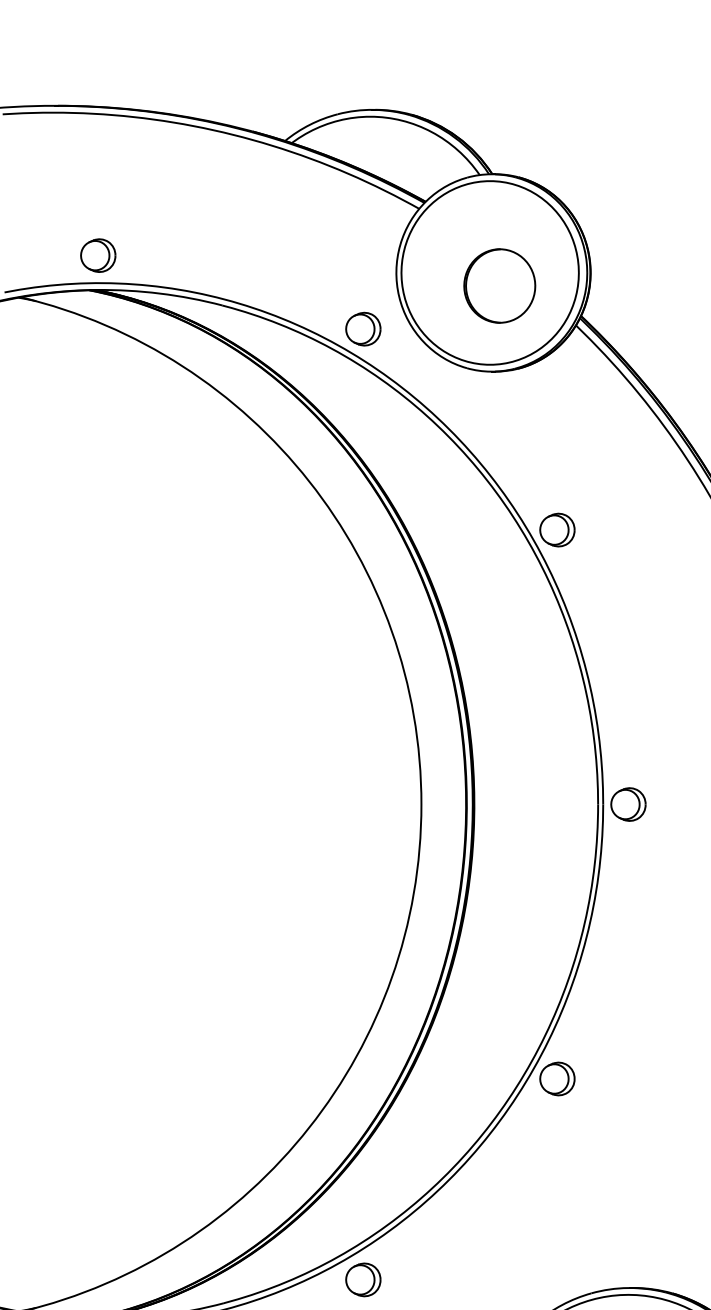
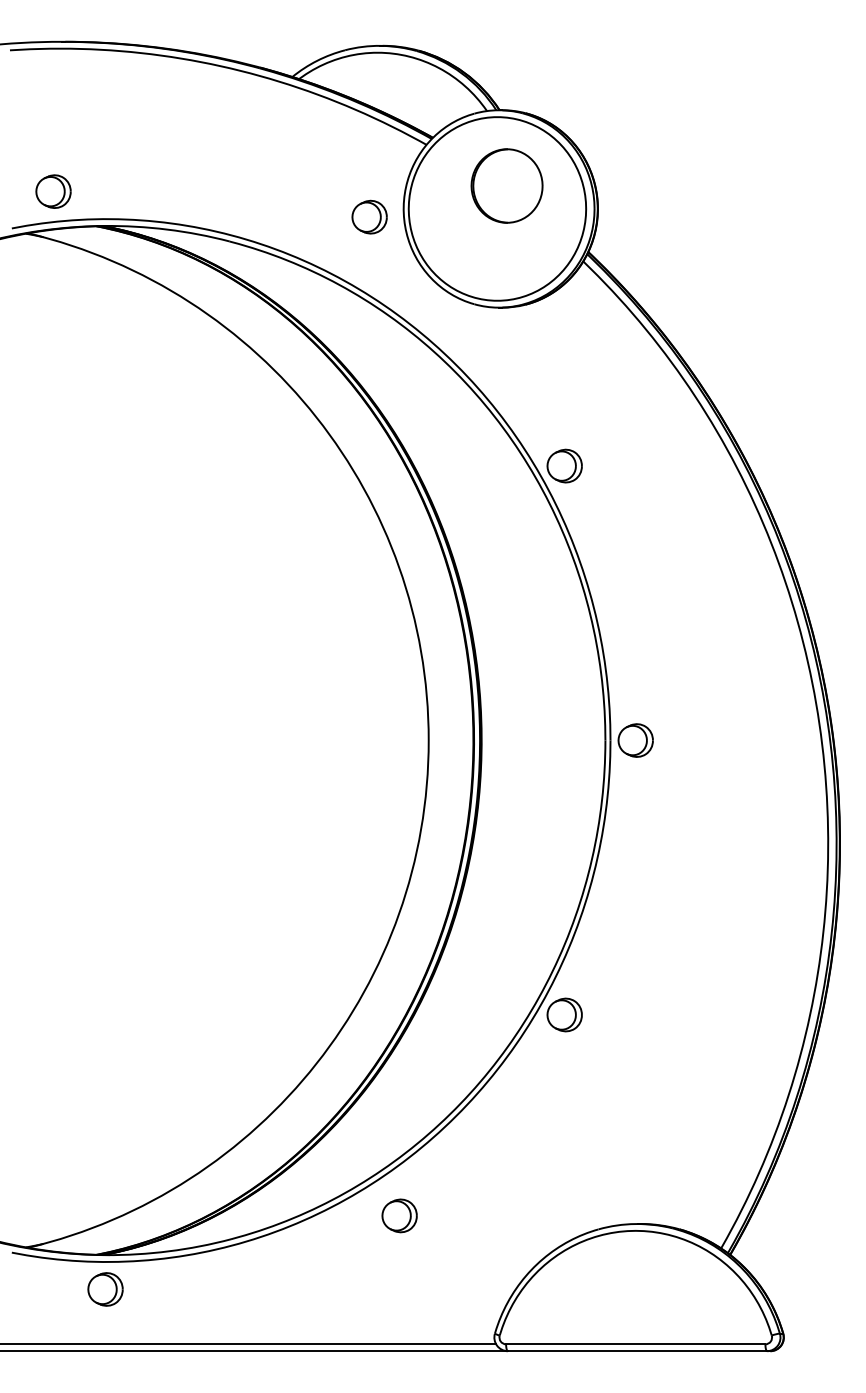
part: (98, 255) -> (53, 191), moved
part: (499, 285) -> (506, 185), moved
part: (363, 328) -> (369, 216), moved
part: (363, 1279) -> (399, 1215), moved

